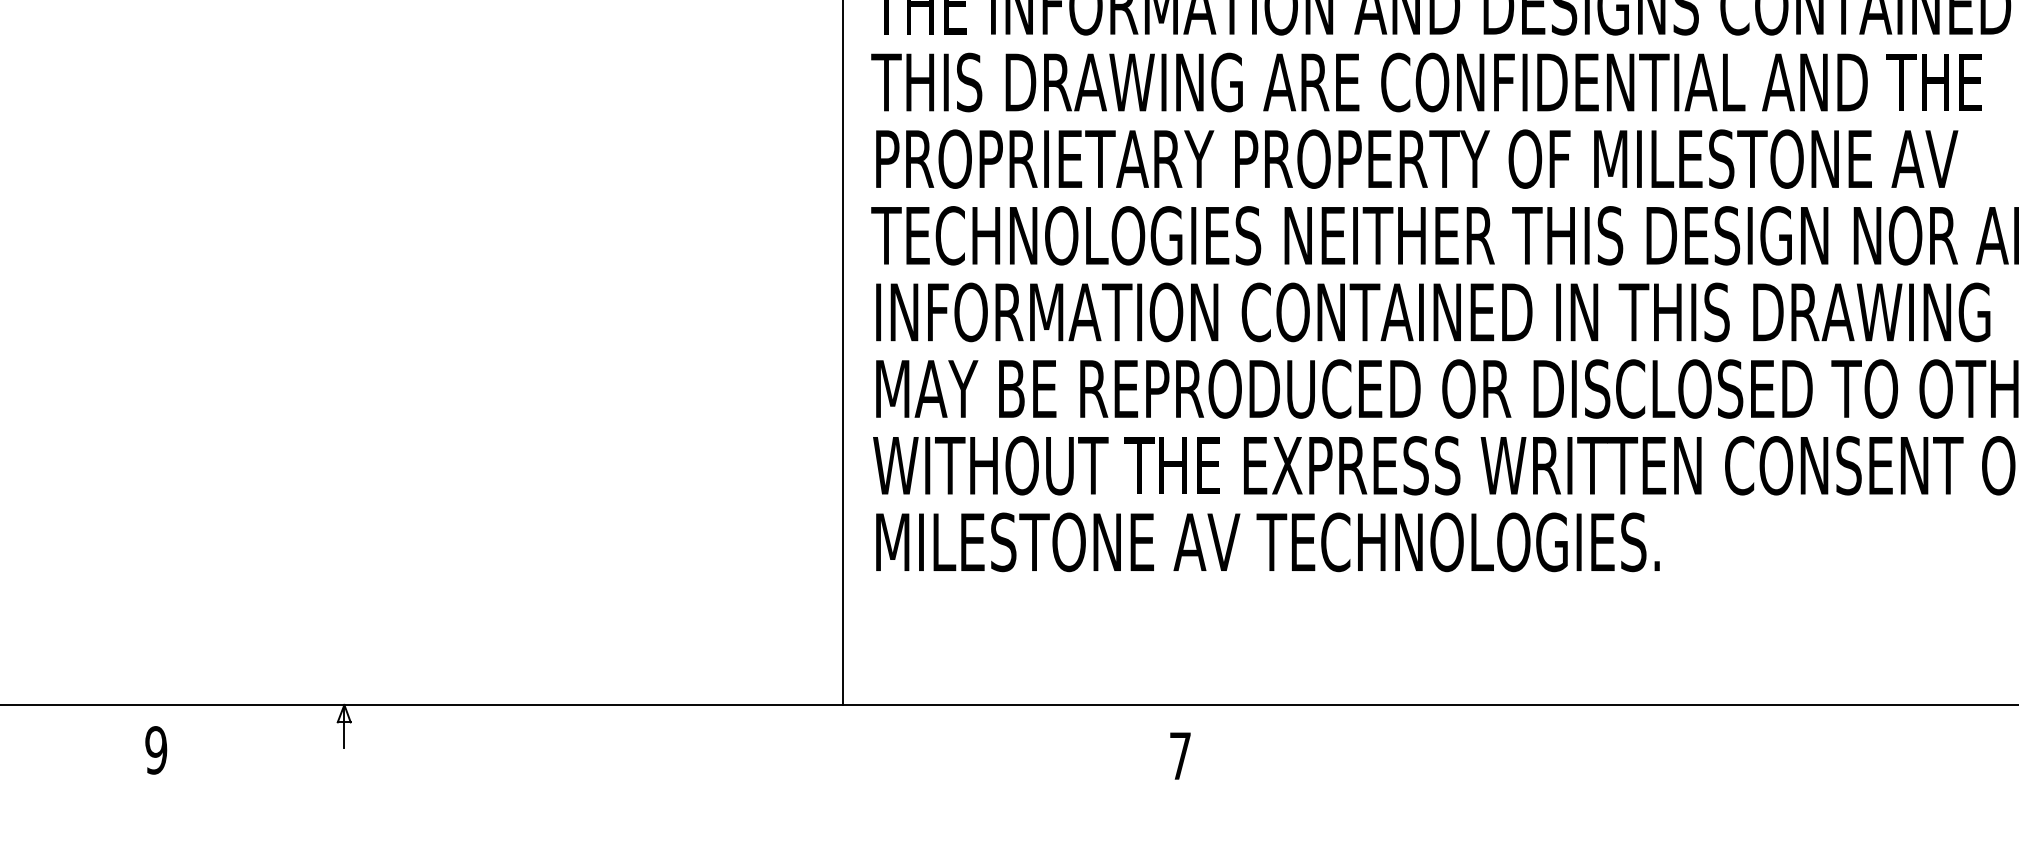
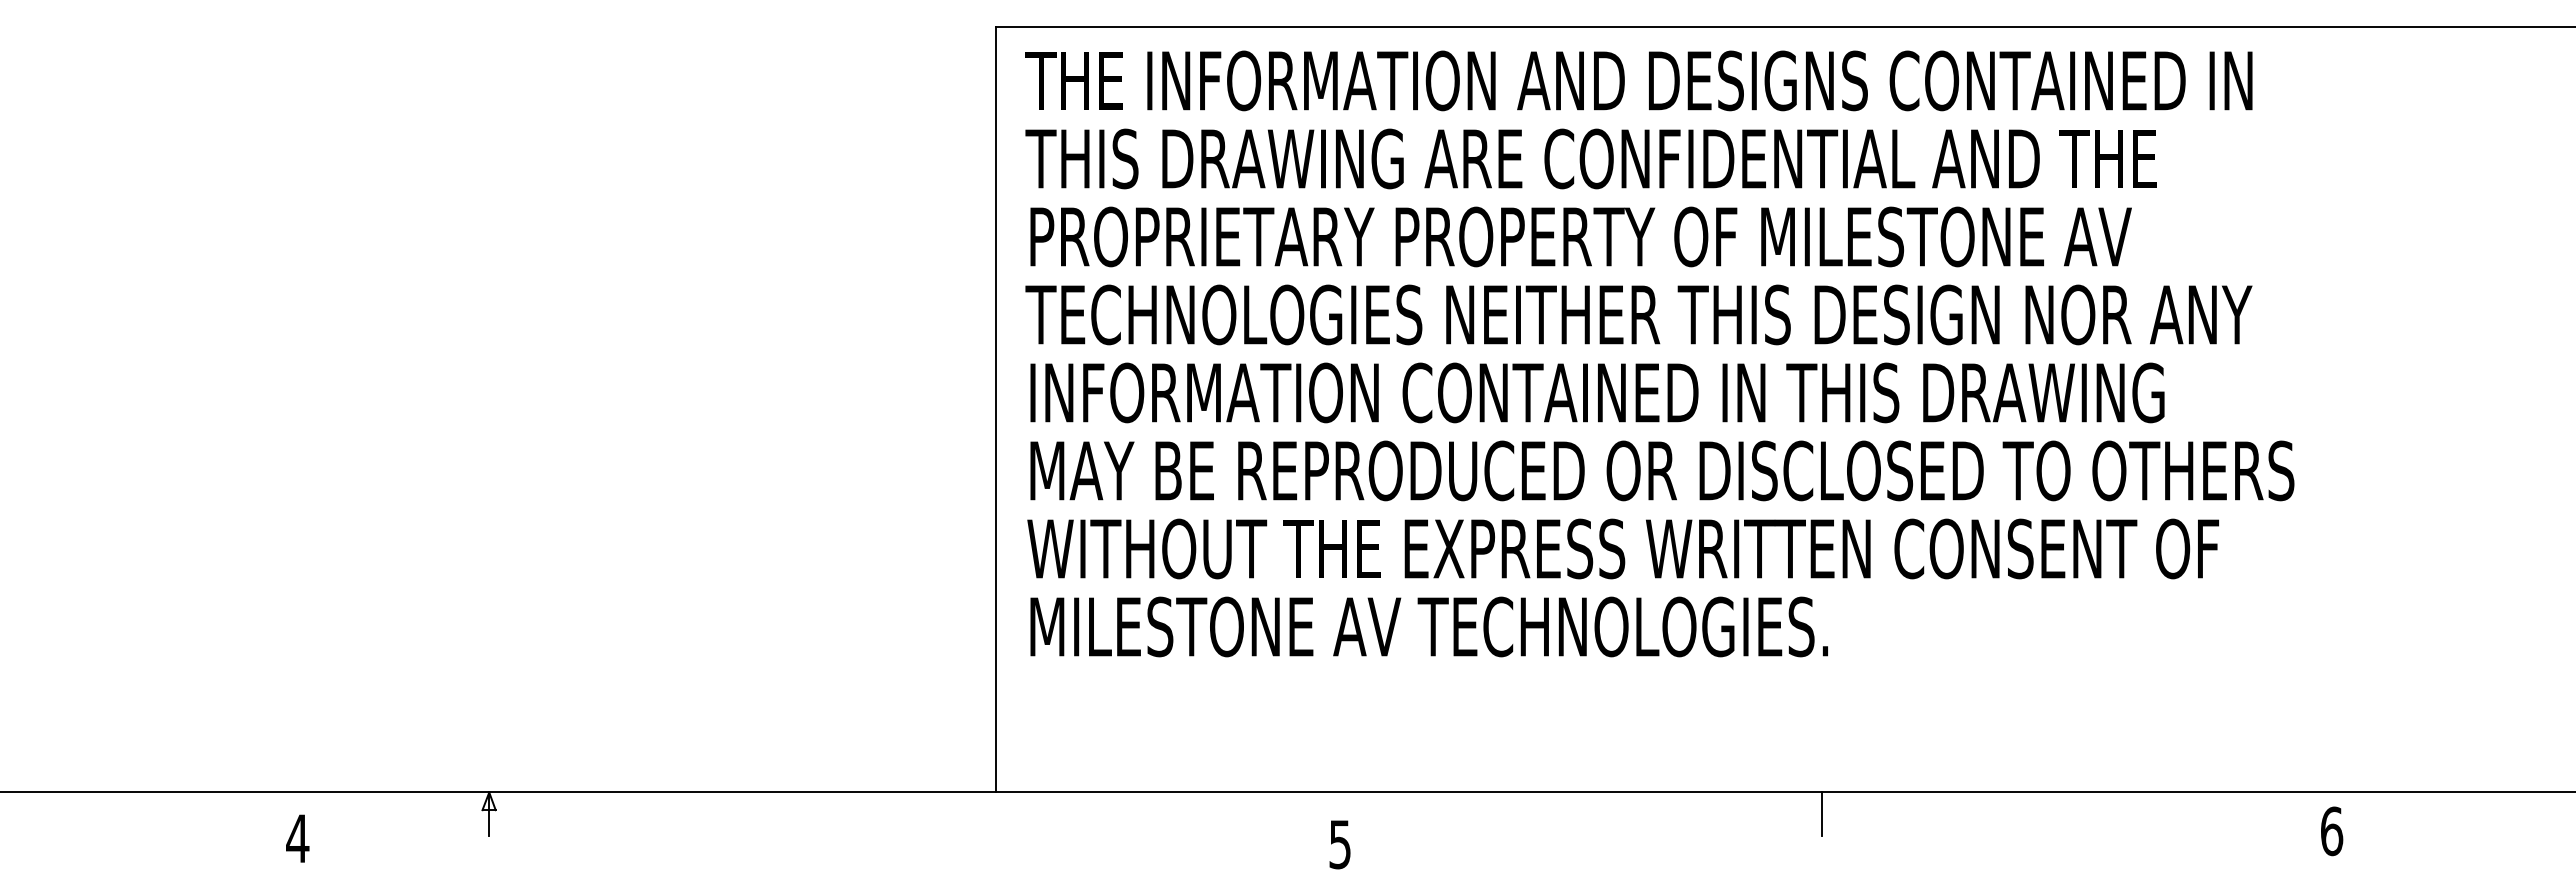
line: (1654, 725) -> (1822, 813), added
text: (155, 750) -> (297, 838), 9 -> 4
text: (1179, 756) -> (1339, 844), 7 -> 5

